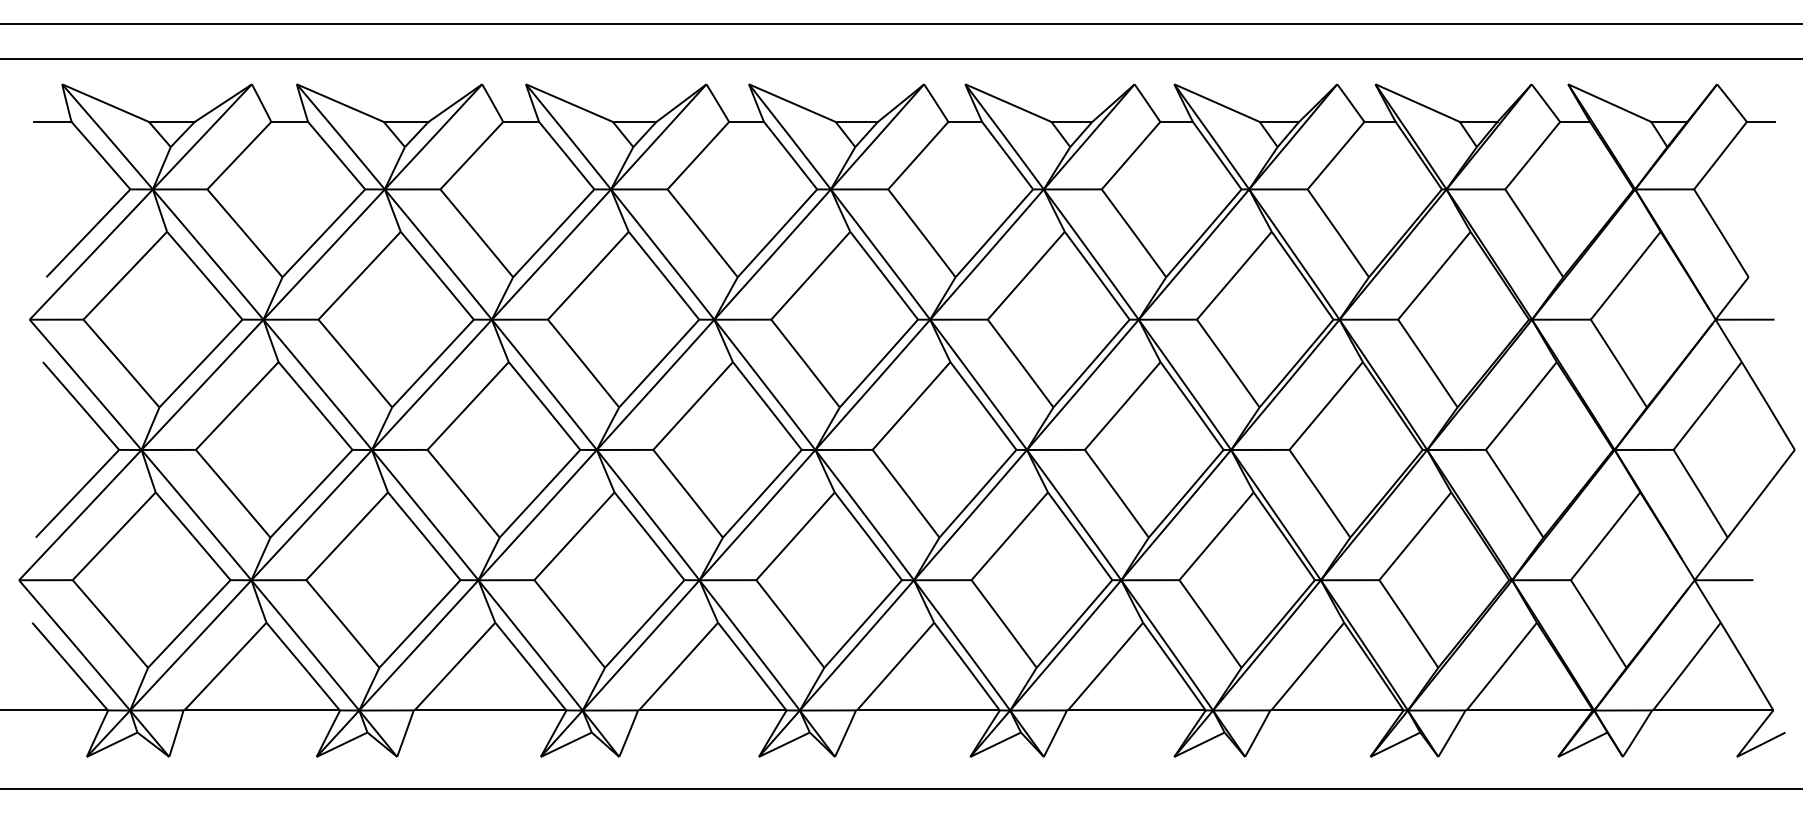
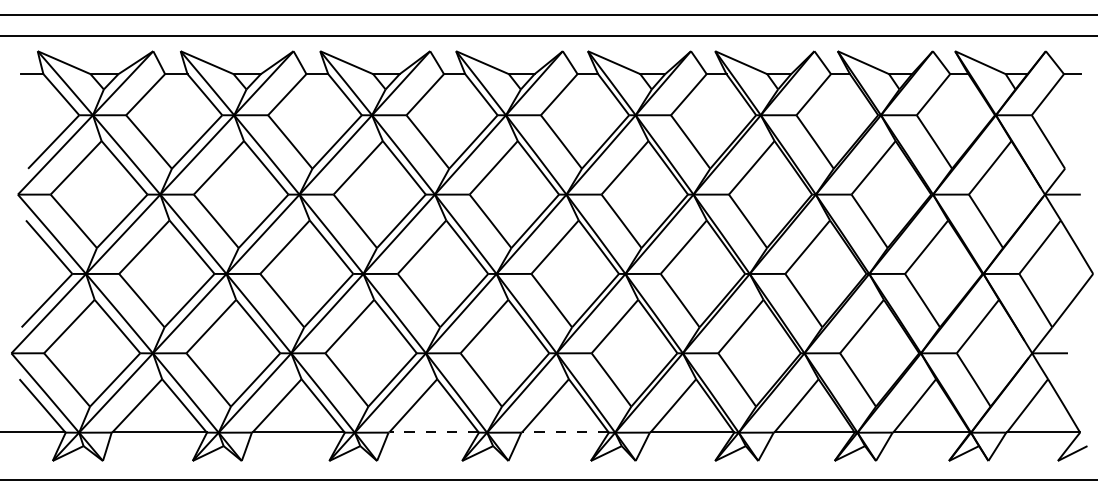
line: (713, 710) -> (434, 432), solid -> dashed
line: (926, 710) -> (564, 432), solid -> dashed

